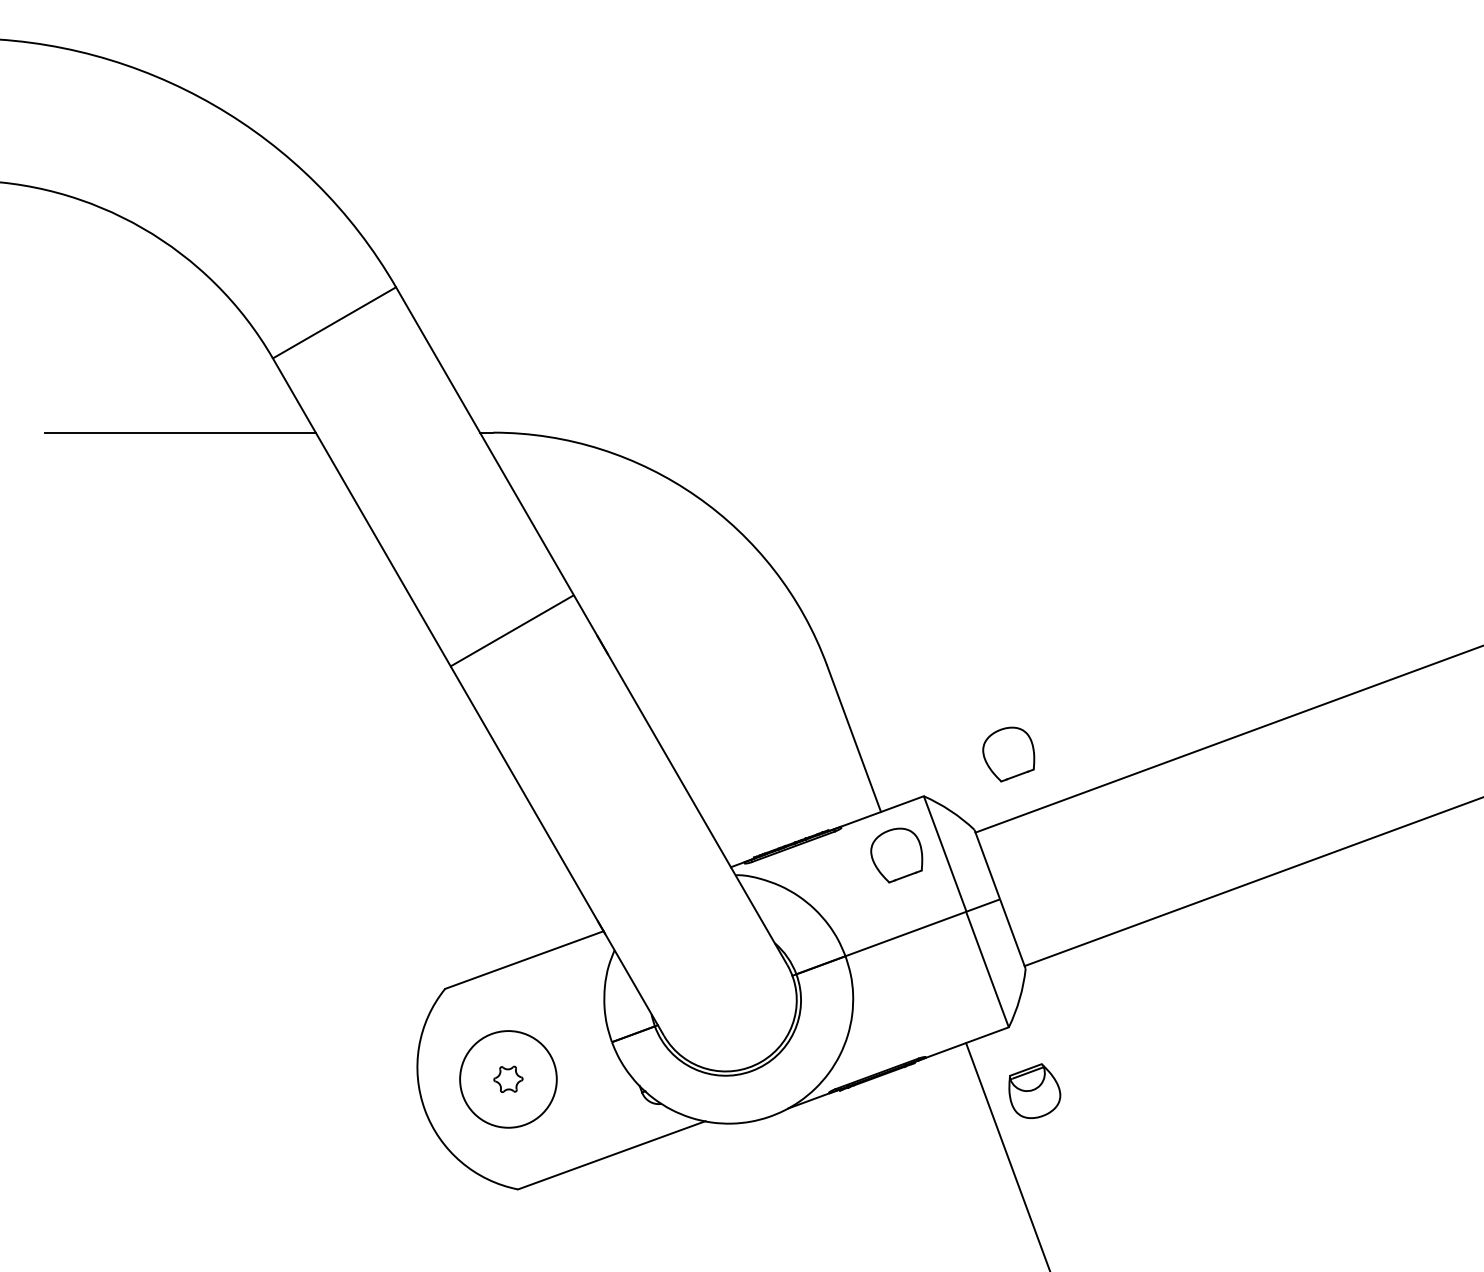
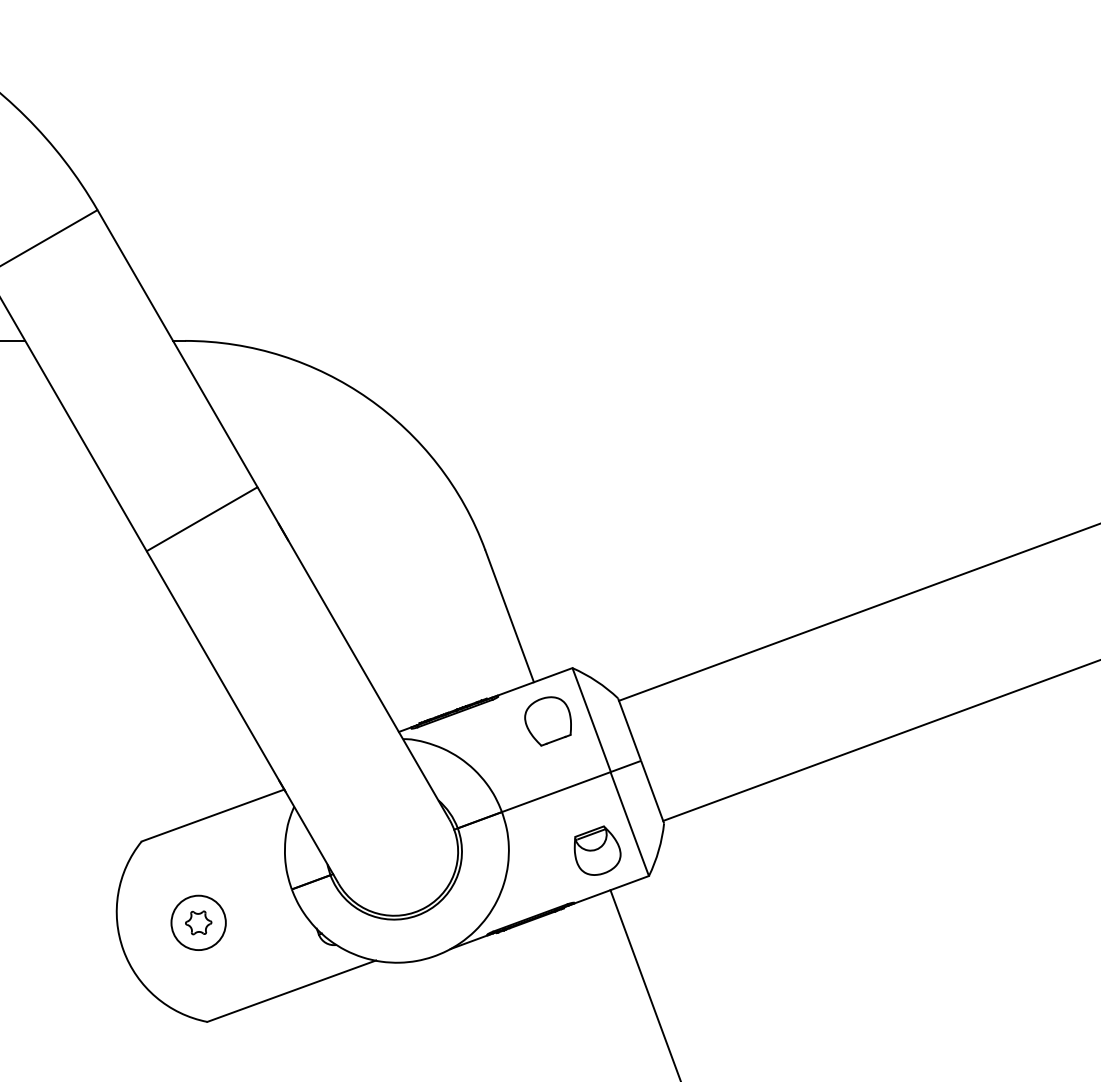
part: (1008, 754) -> (648, 630), removed
circle: (508, 1079) -> (198, 922), size x0.62
part: (1034, 1090) -> (597, 850), moved

